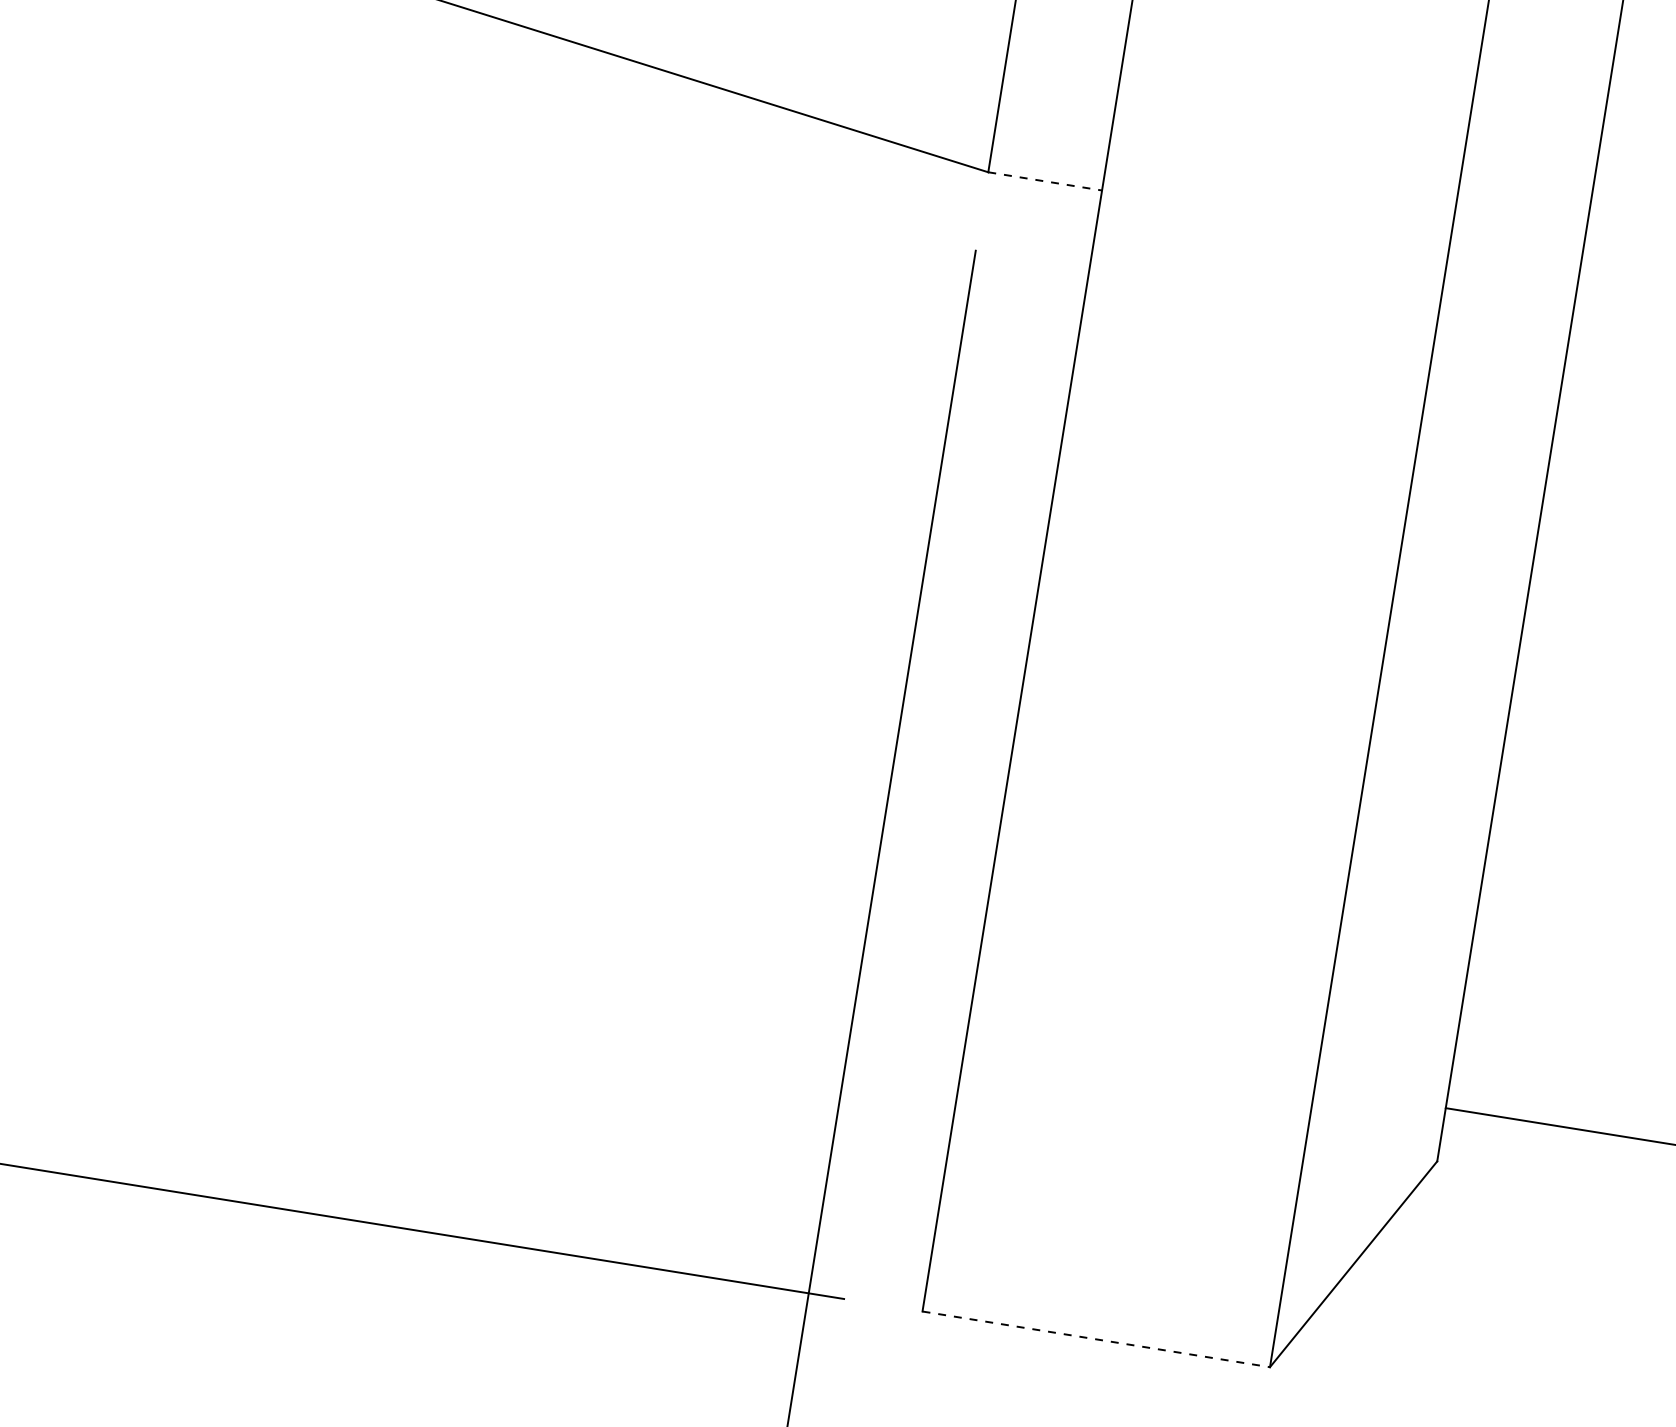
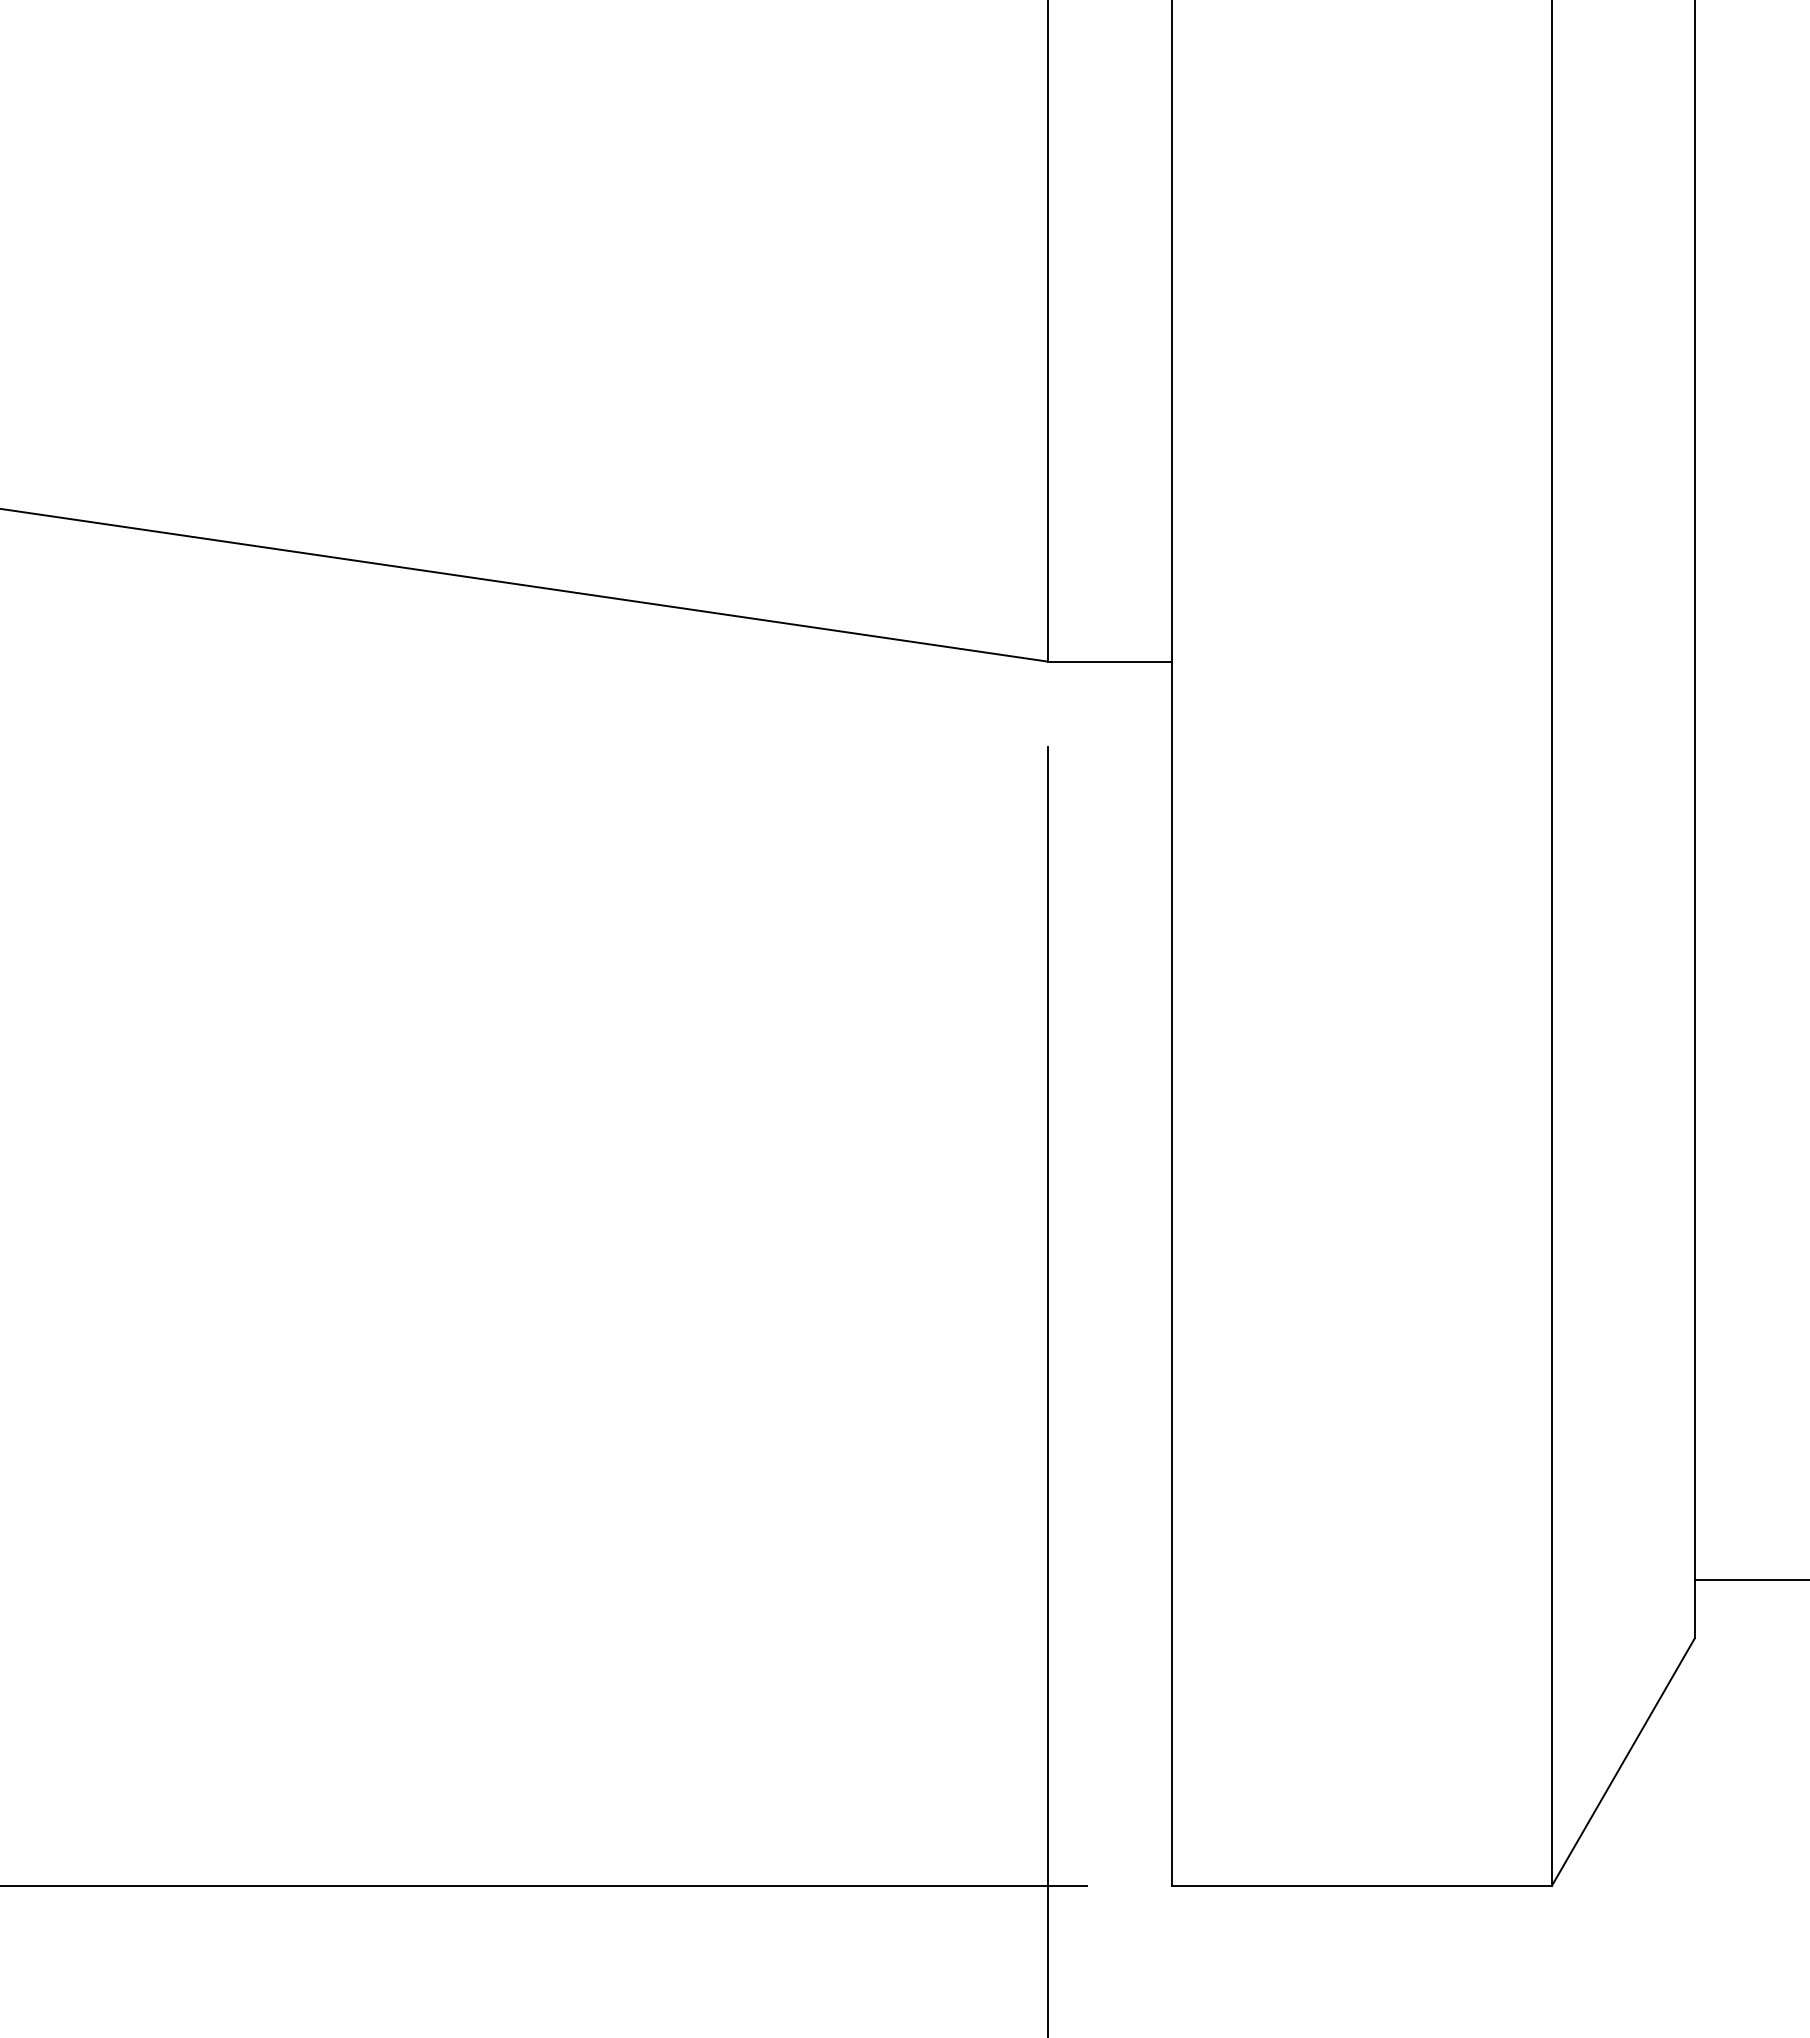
line: (1045, 181) -> (1110, 661), dashed -> solid
line: (1096, 1338) -> (1362, 1885), dashed -> solid

